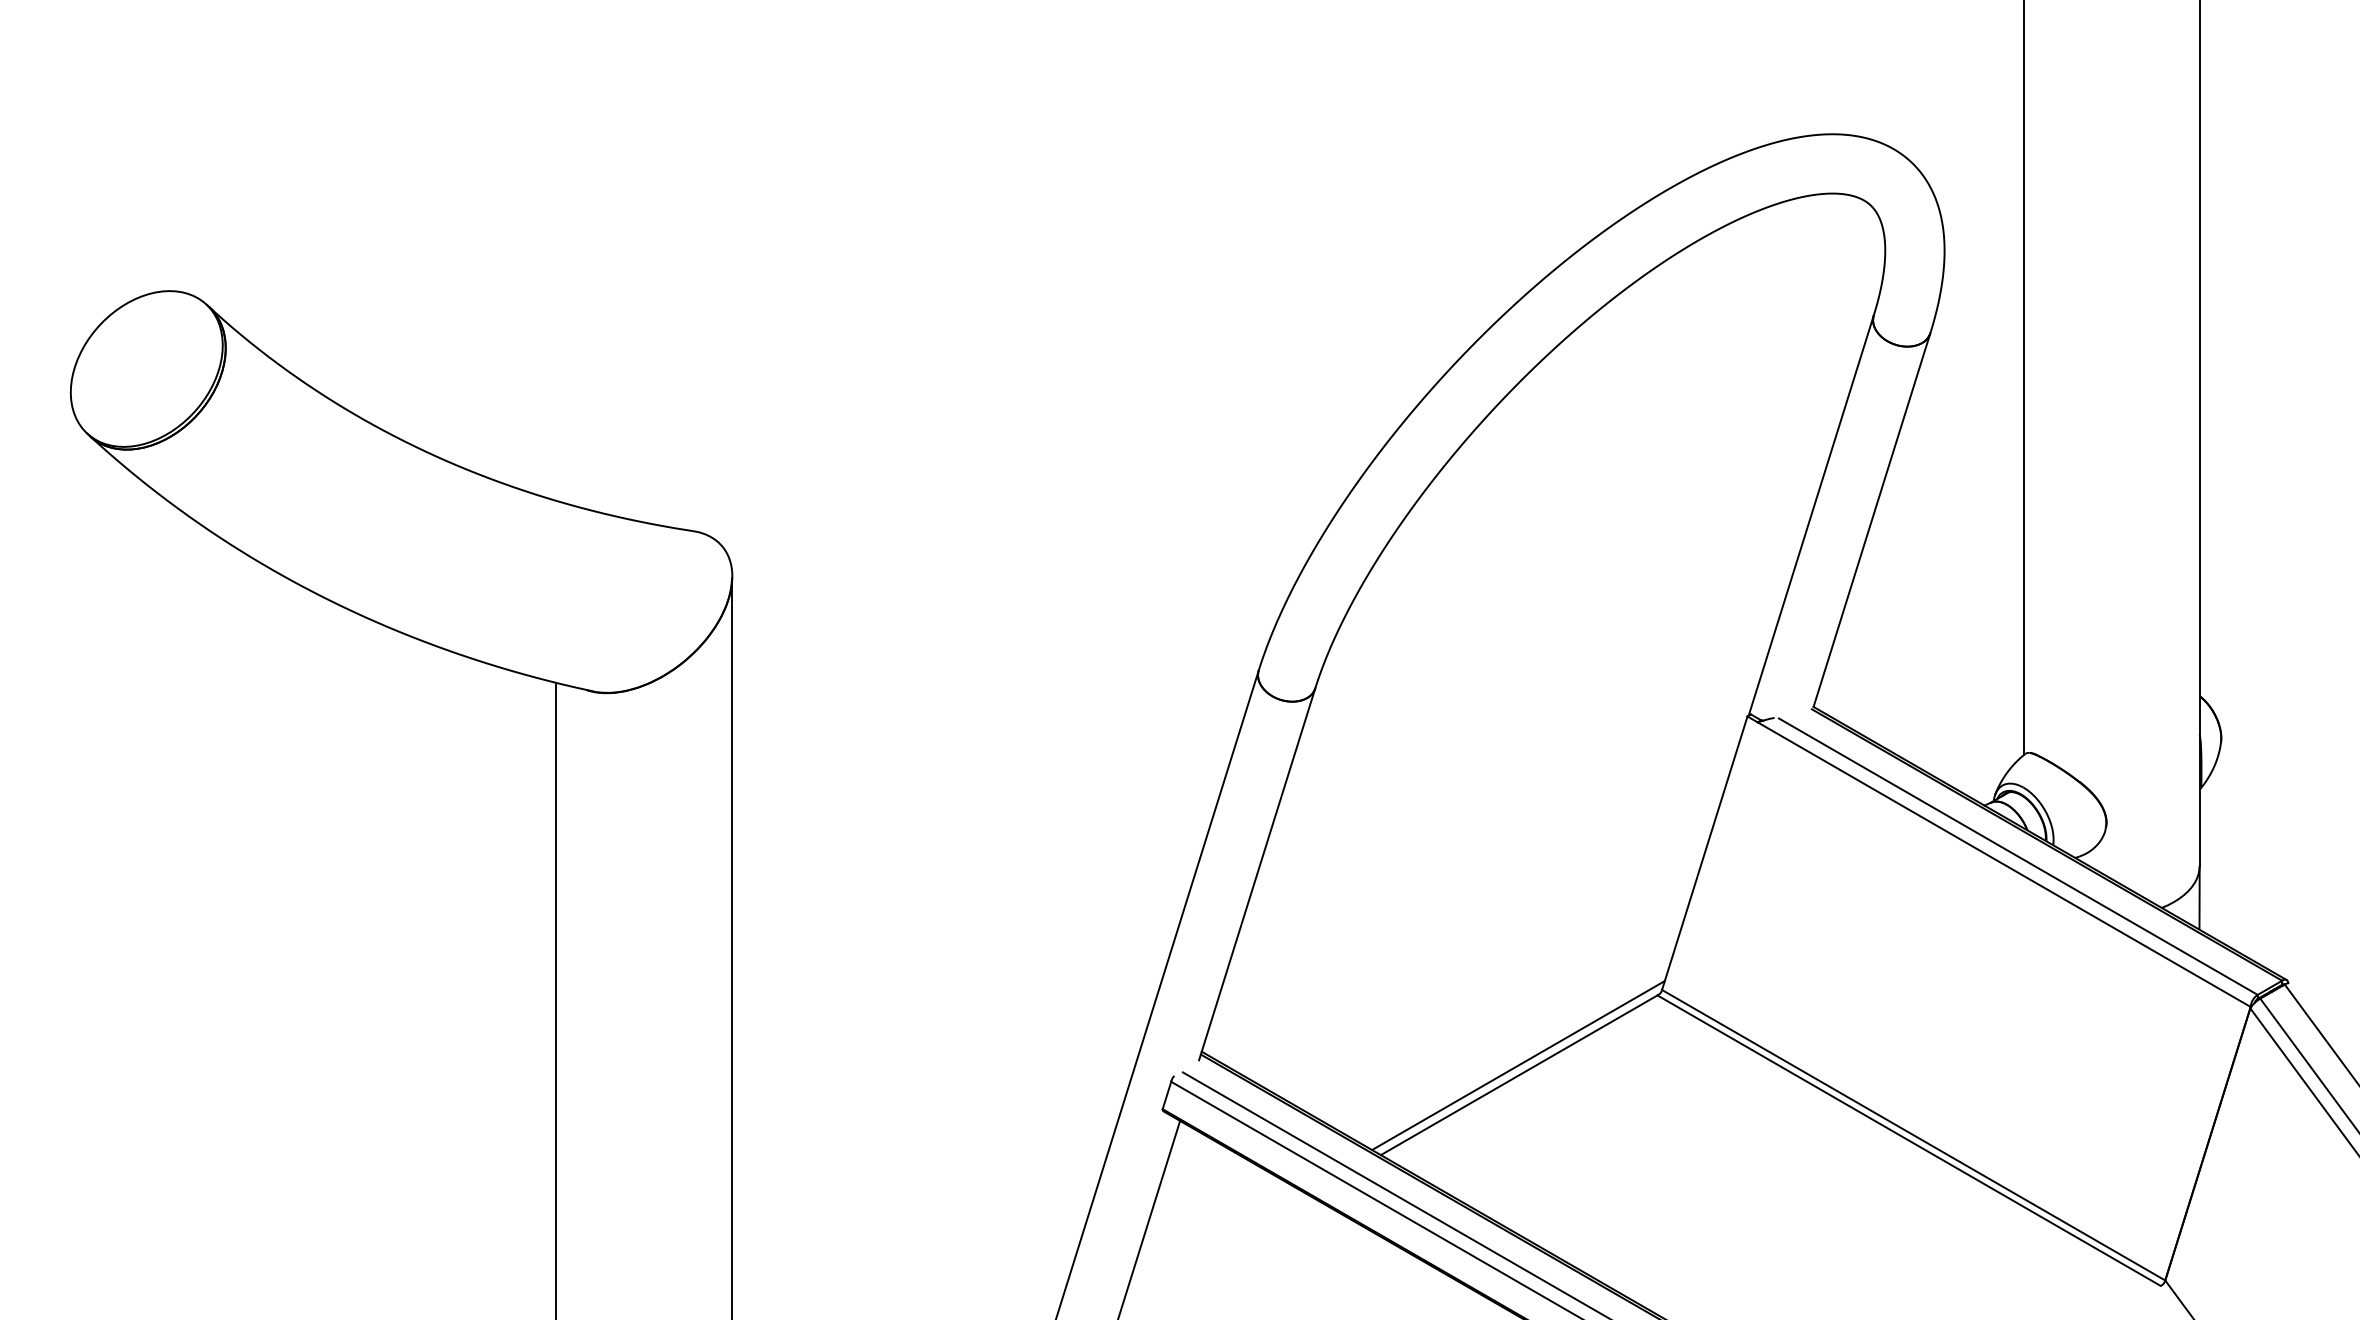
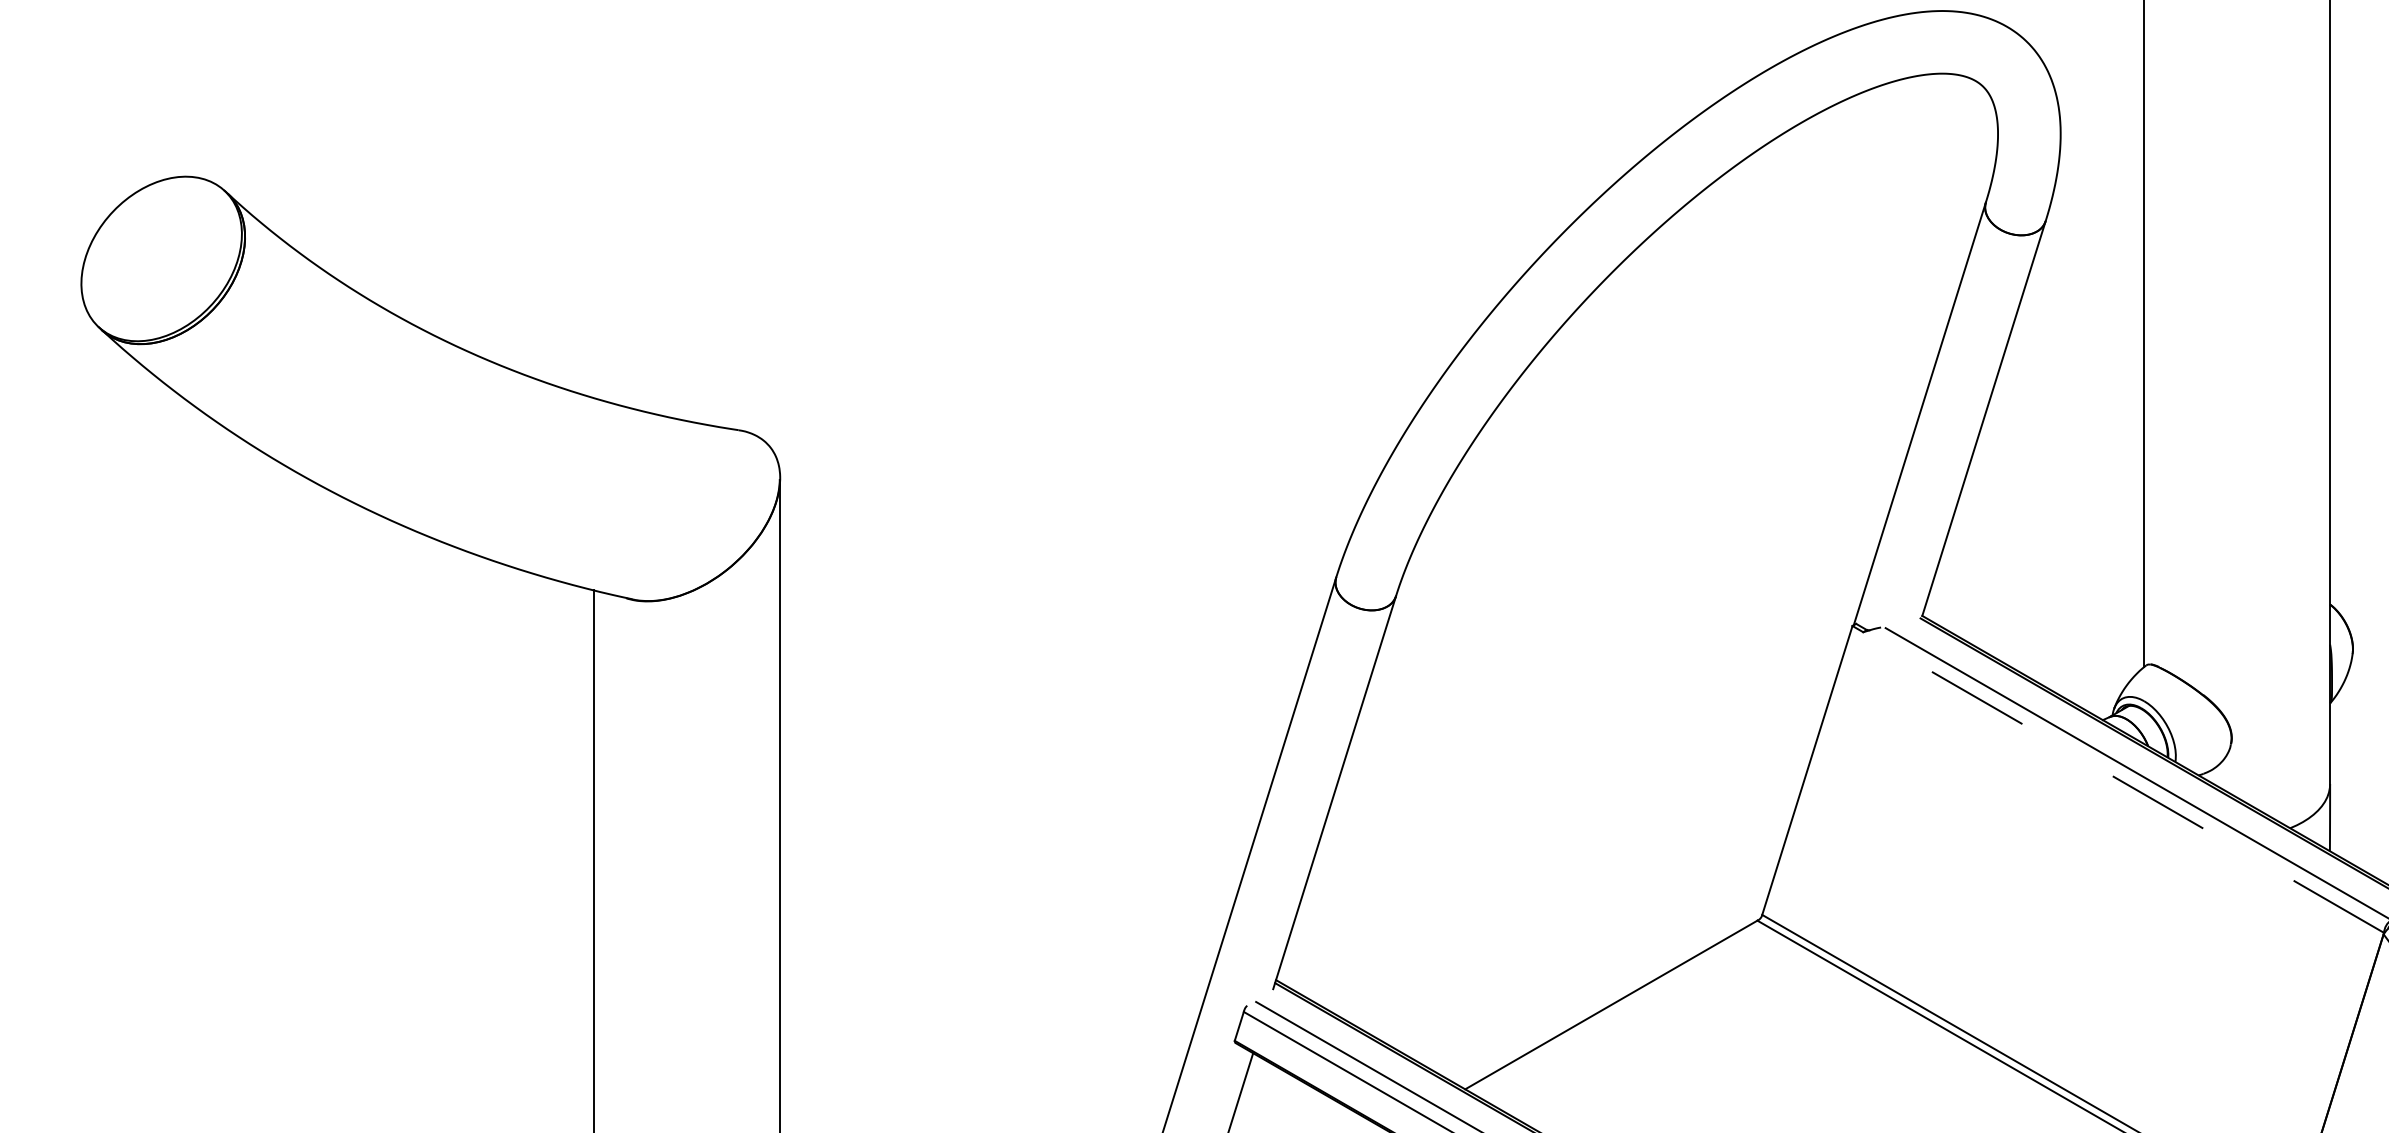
line: (2004, 864) -> (2123, 782), solid -> dashed
line: (1518, 1065) -> (1610, 994), removed

